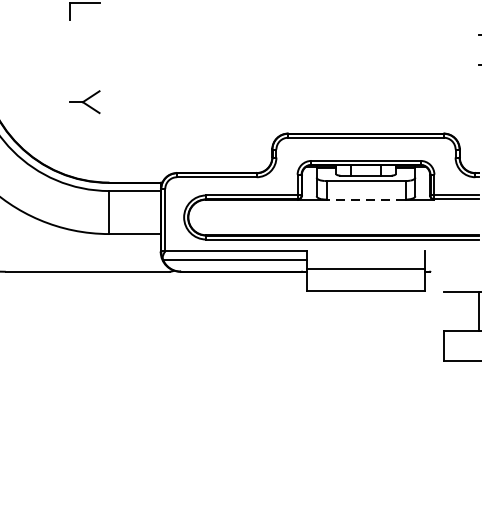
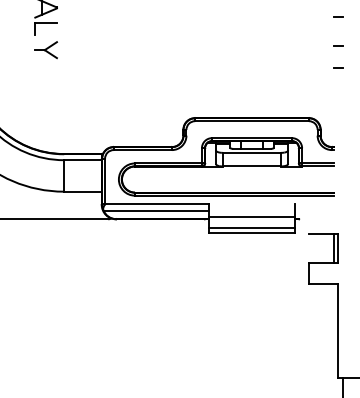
part: (83, 102) -> (45, 50), moved
line: (366, 199) -> (252, 166), dashed -> solid
line: (365, 284) -> (251, 228), added

